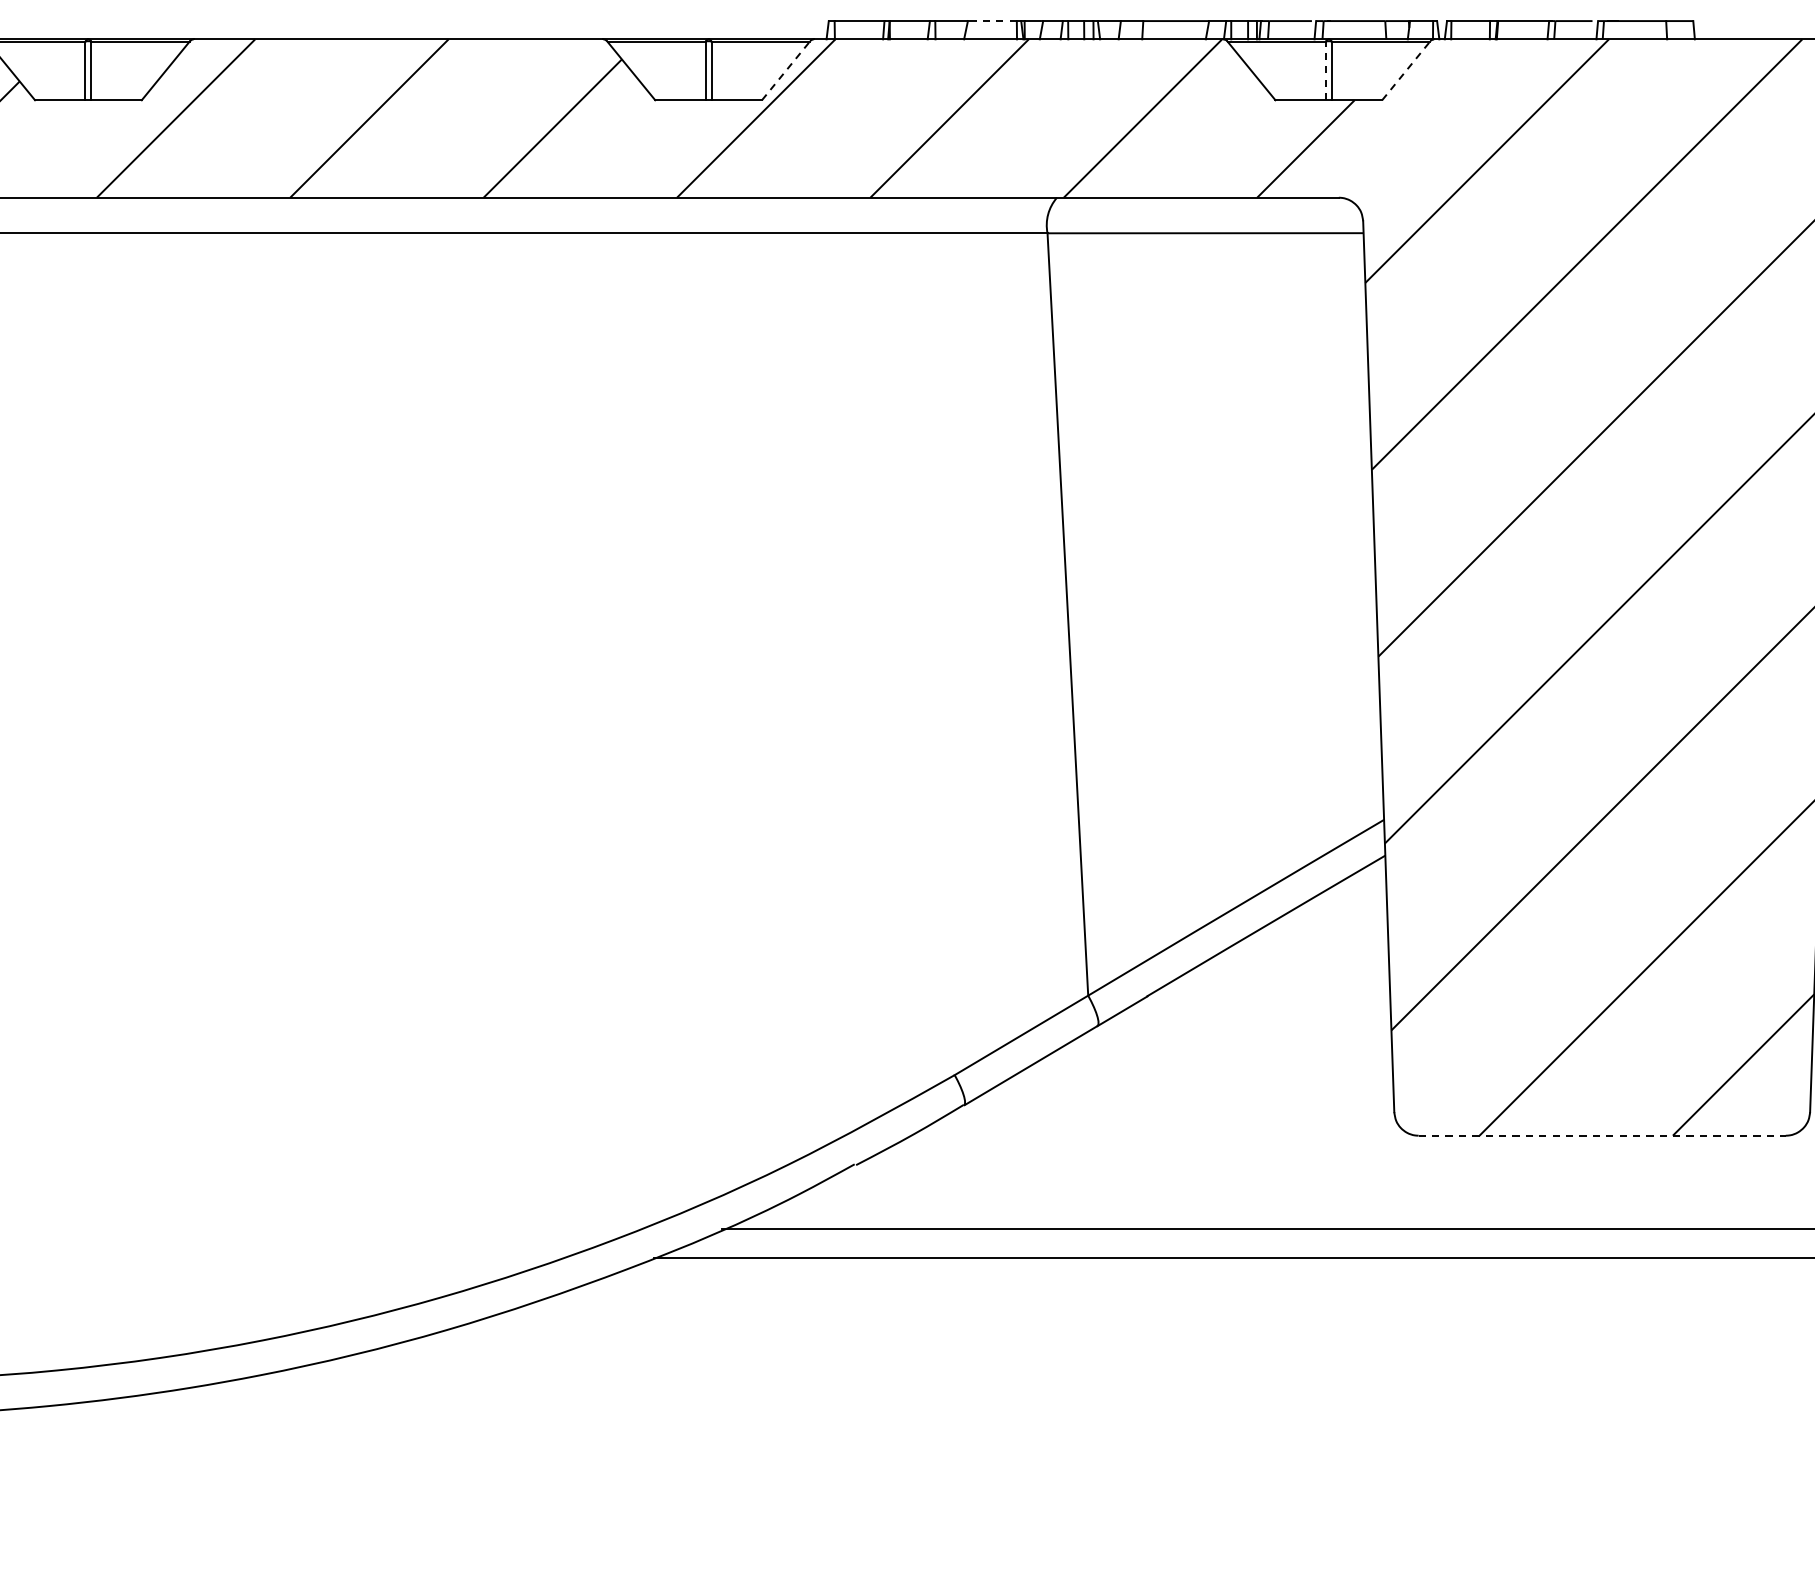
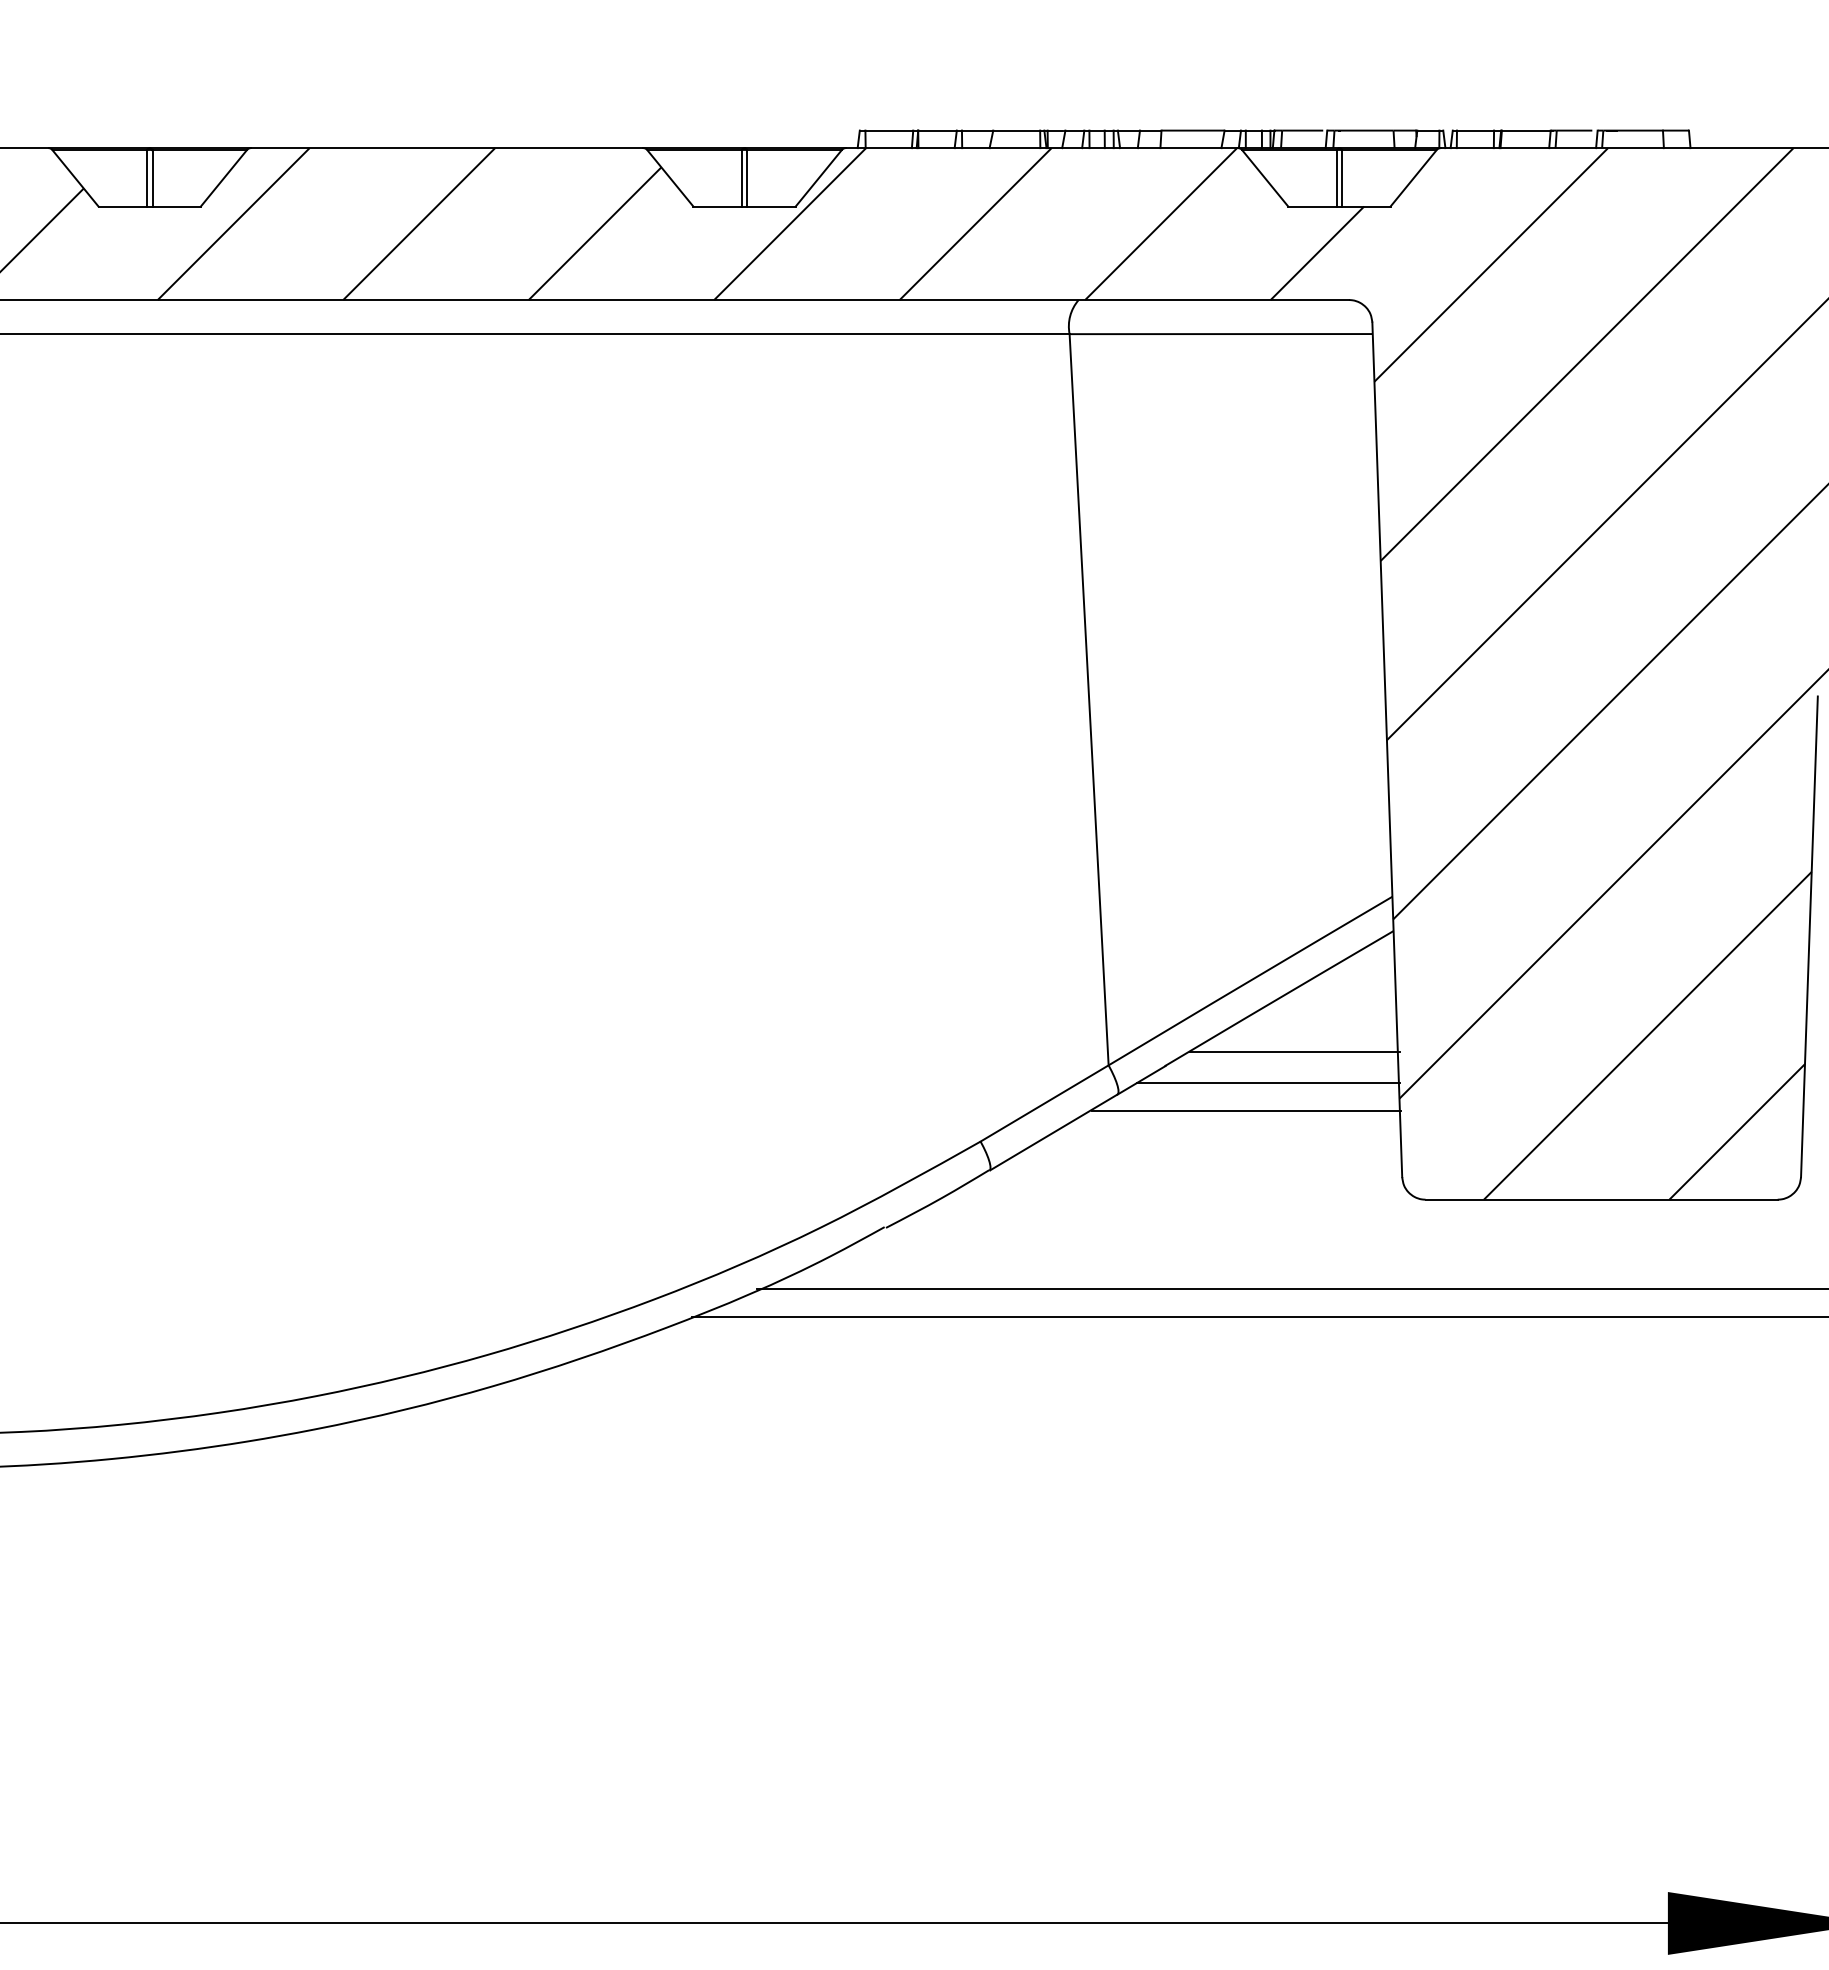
line: (992, 20) -> (1016, 130), dashed -> solid
line: (785, 71) -> (818, 178), dashed -> solid
line: (1325, 71) -> (1336, 178), dashed -> solid
line: (1406, 71) -> (1413, 178), dashed -> solid
line: (1282, 981) -> (1294, 1051), added
line: (1254, 1013) -> (1268, 1082), added
line: (1231, 1042) -> (1246, 1110), added
line: (1603, 1135) -> (1602, 1199), dashed -> solid

